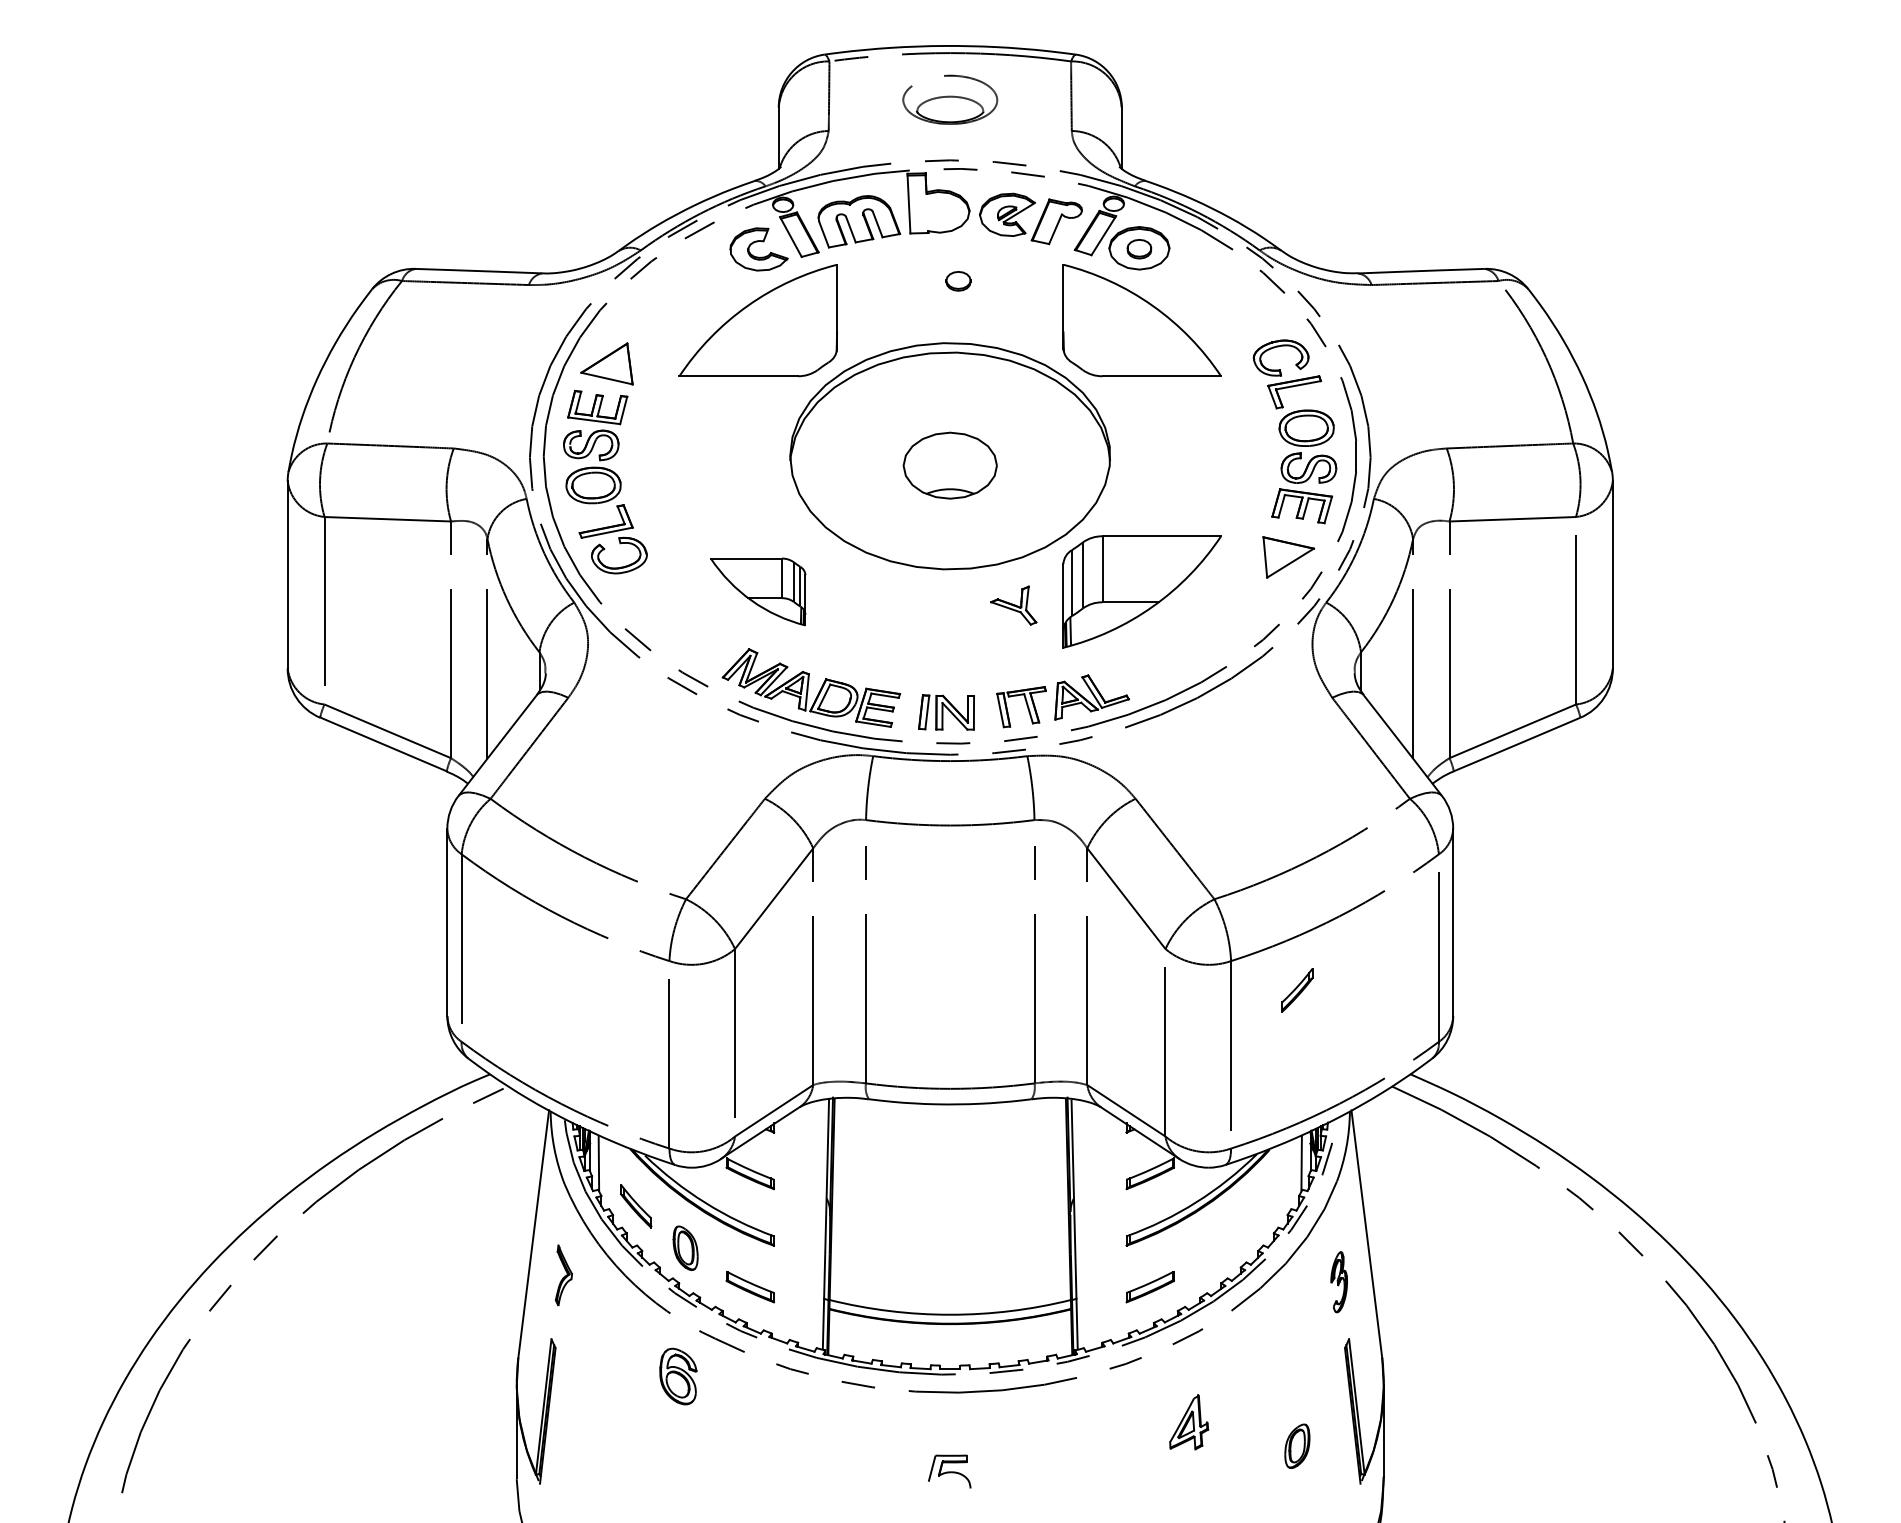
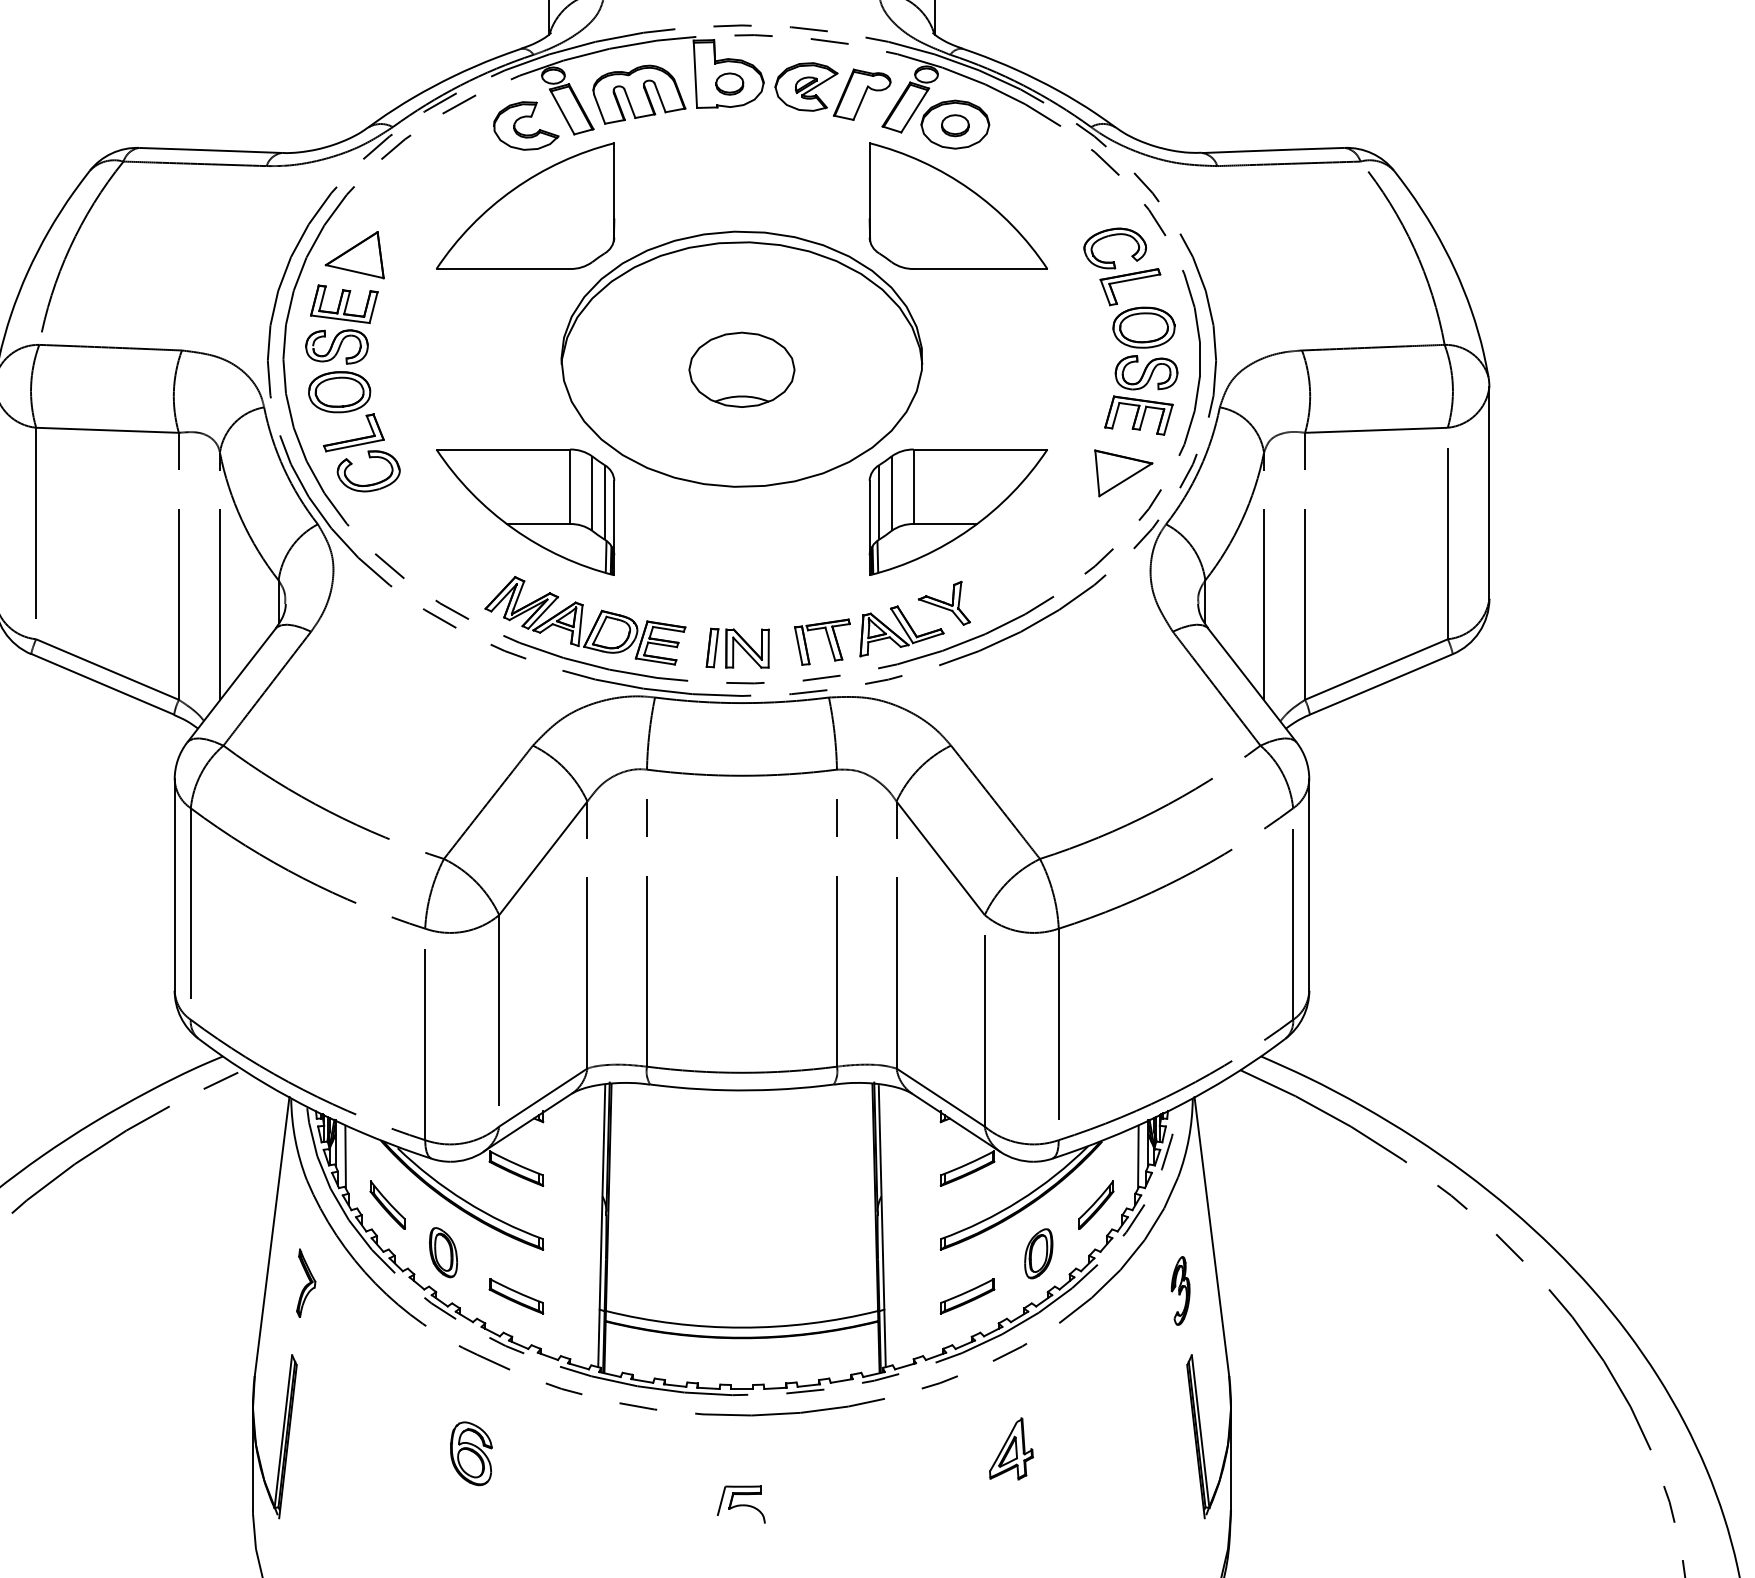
part: (958, 281) -> (729, 84), moved
part: (757, 591) -> (524, 511), size x1.67
part: (1013, 605) -> (944, 603), moved
part: (1297, 990) -> (1096, 1205), moved
part: (678, 1376) -> (471, 1453), moved
part: (1297, 1445) -> (1038, 1252), moved

